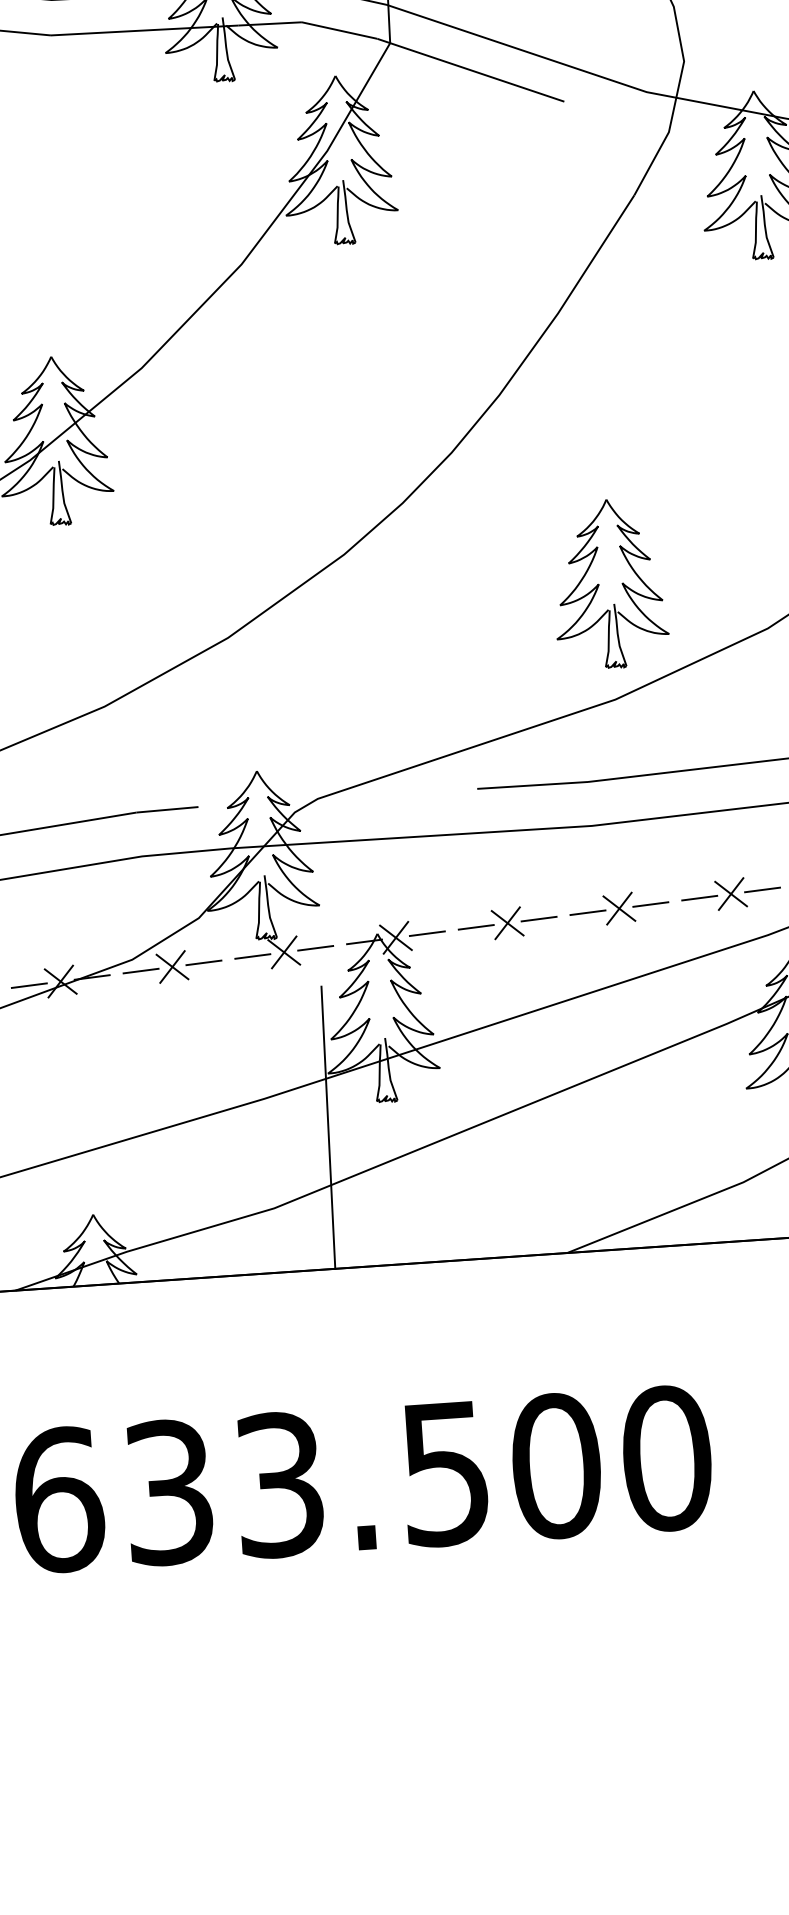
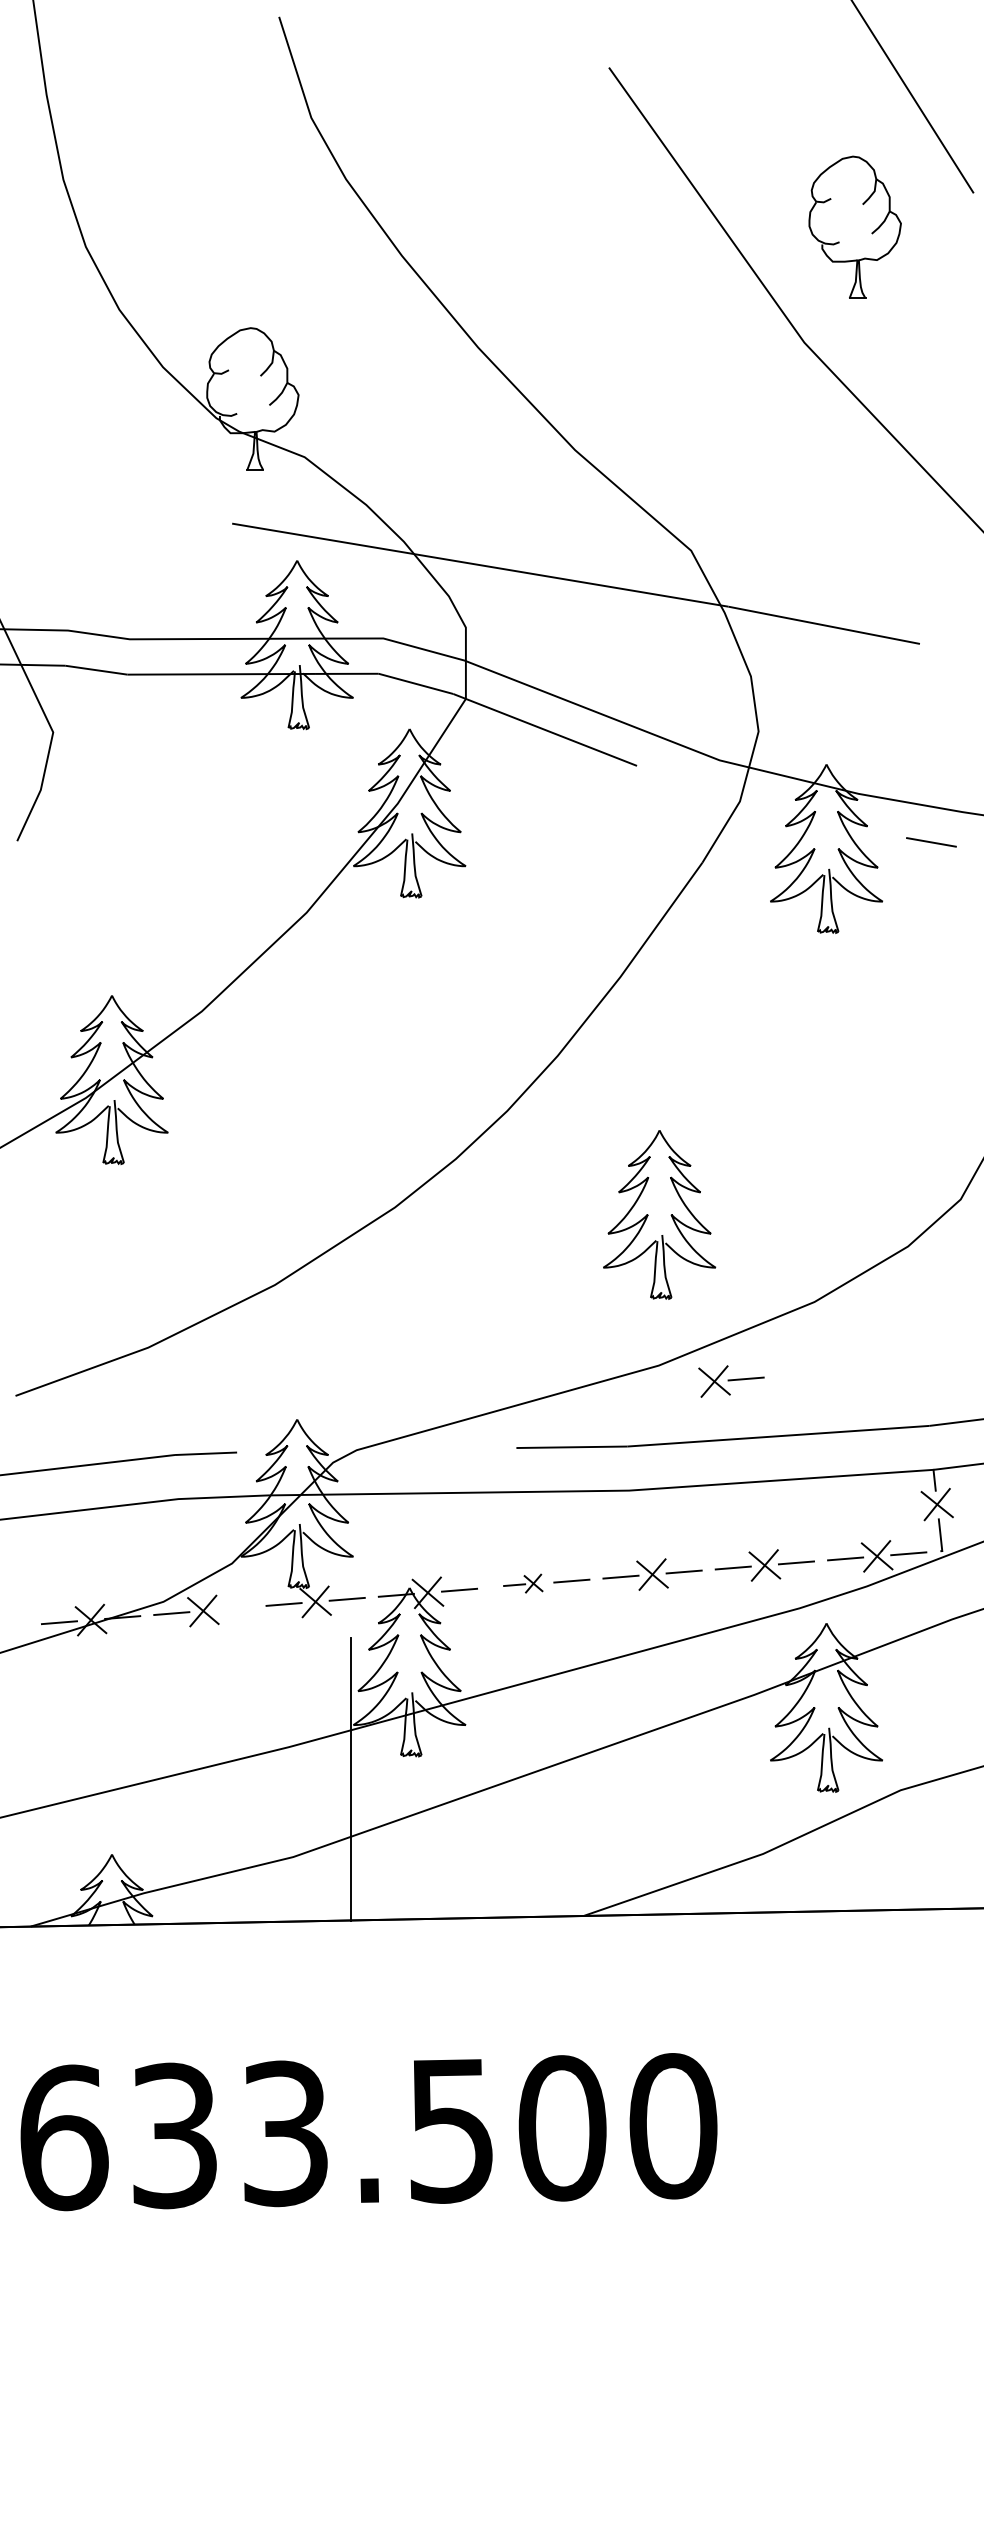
part: (610, 583) -> (659, 1214), moved
part: (688, 711) -> (731, 1381), added
part: (490, 923) -> (523, 1583), size x0.6
line: (203, 962) -> (234, 1608), removed

